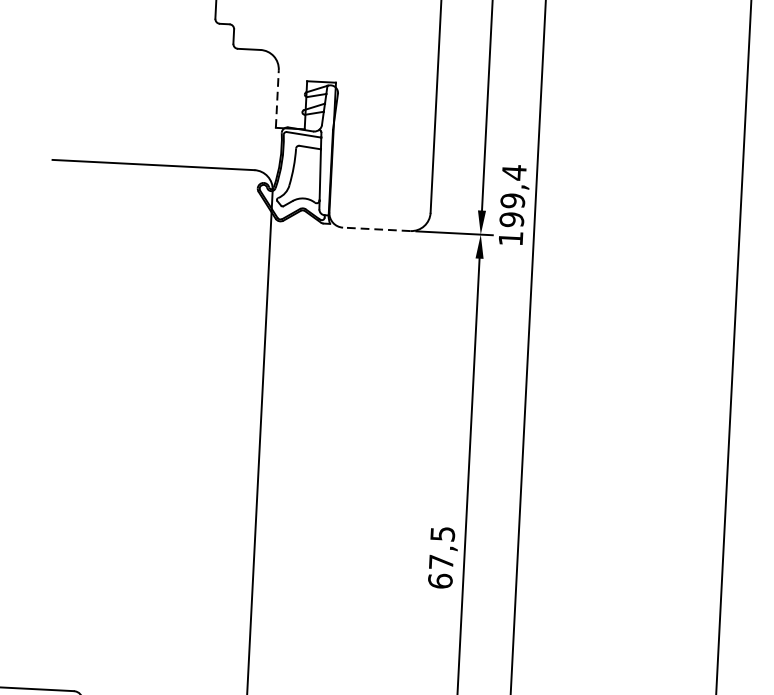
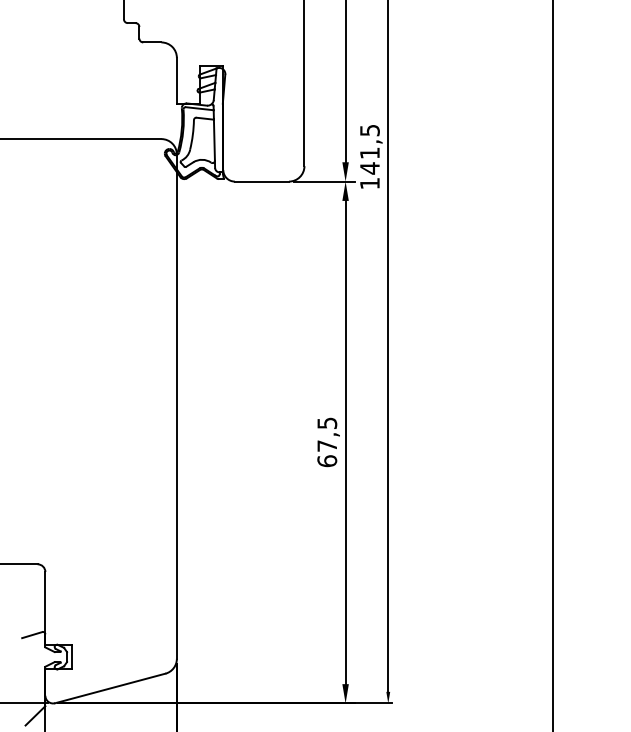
line: (276, 98) -> (176, 80), dashed -> solid
text: (512, 196) -> (369, 149), 199,4 -> 141,5
line: (376, 229) -> (261, 181), dashed -> solid

